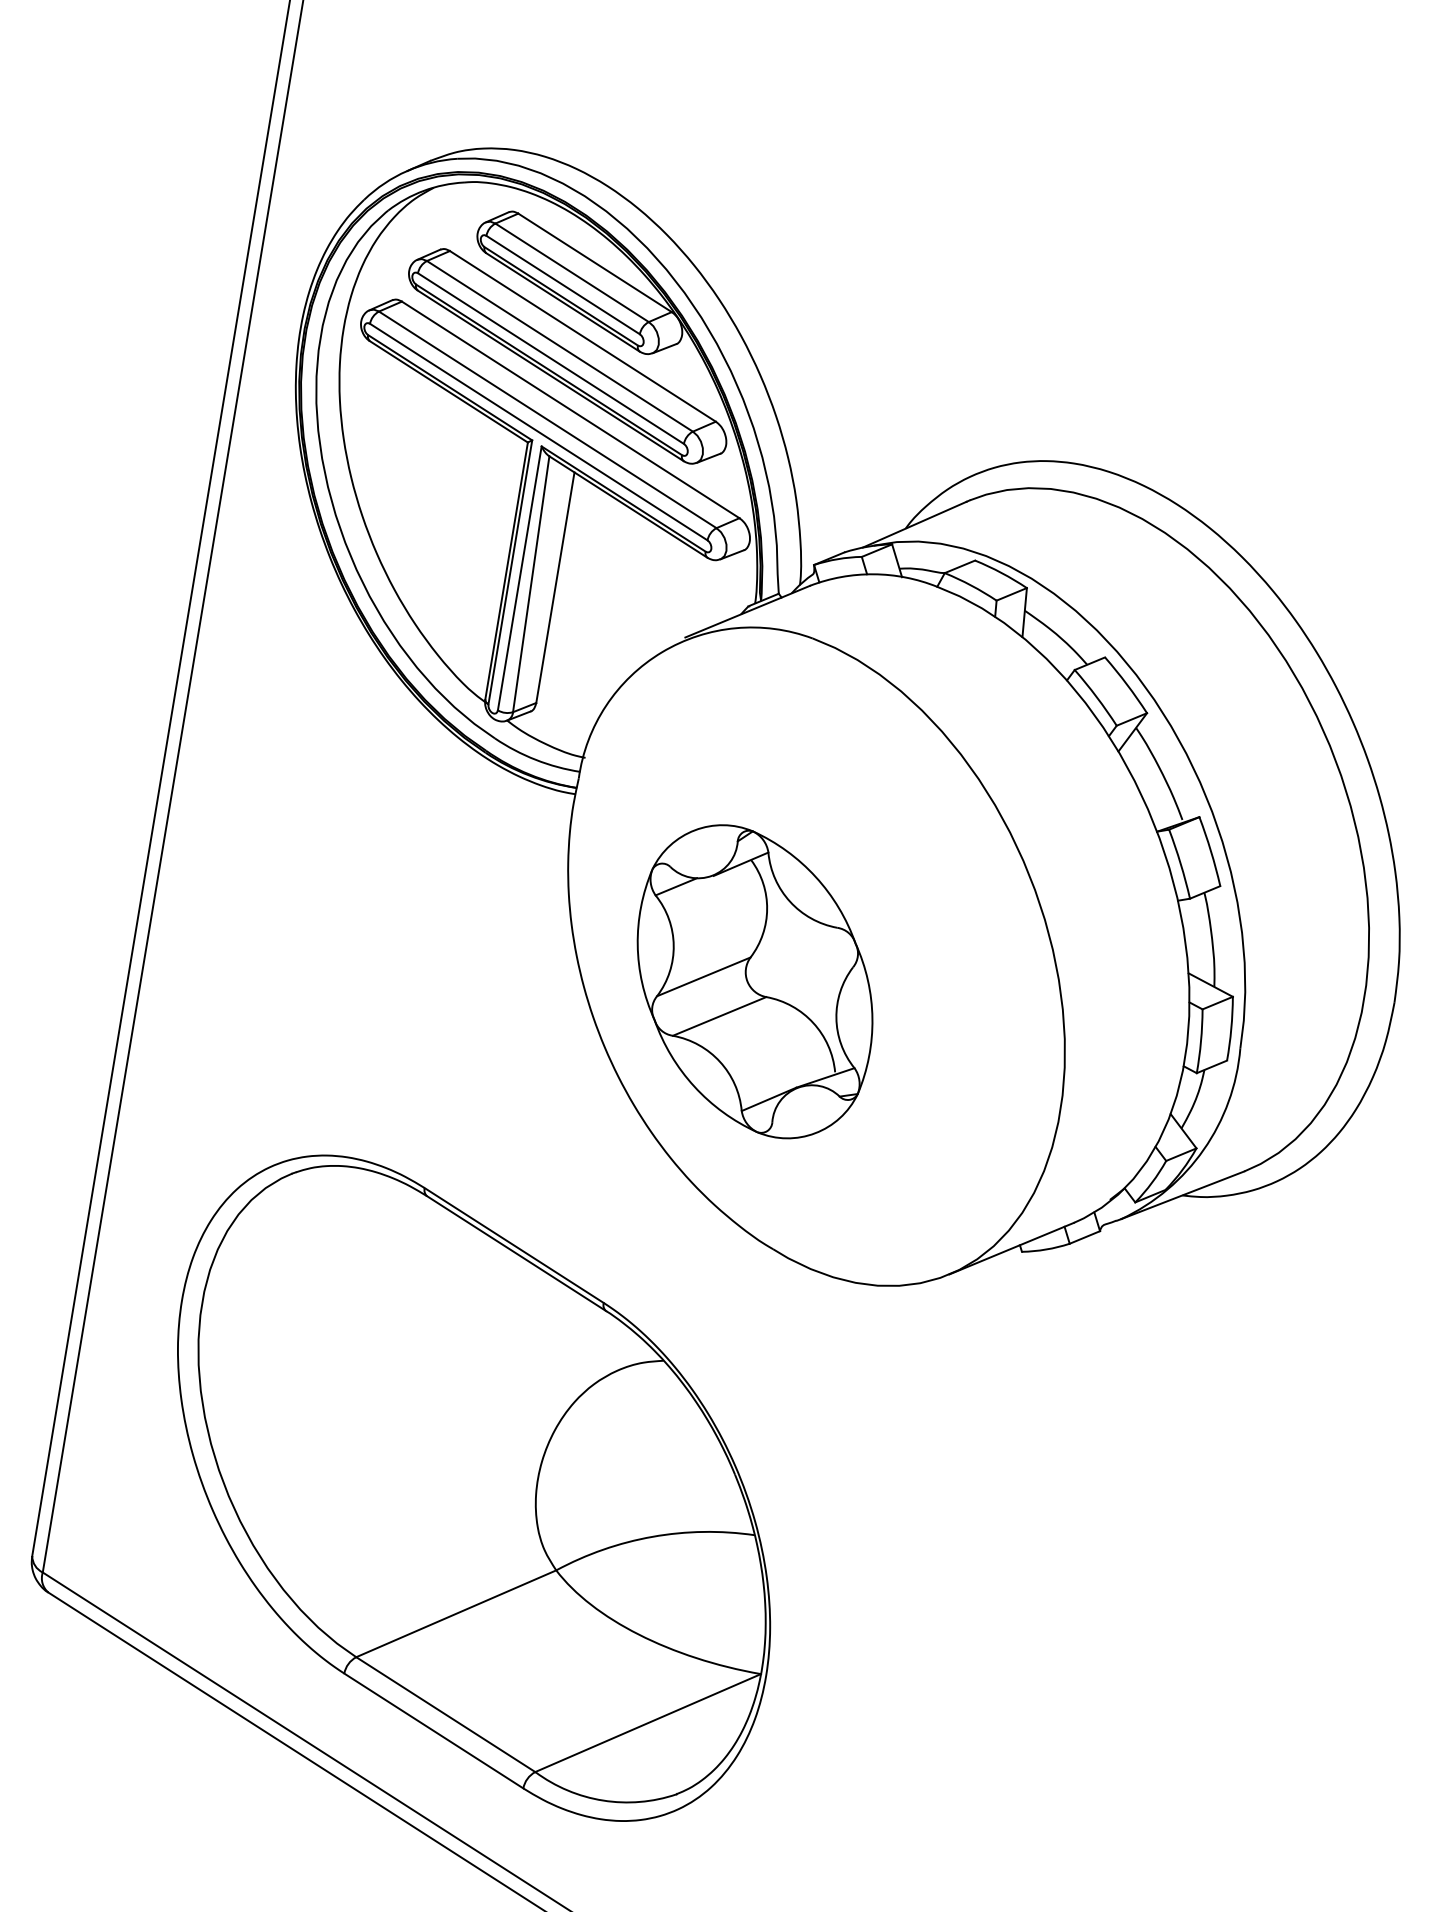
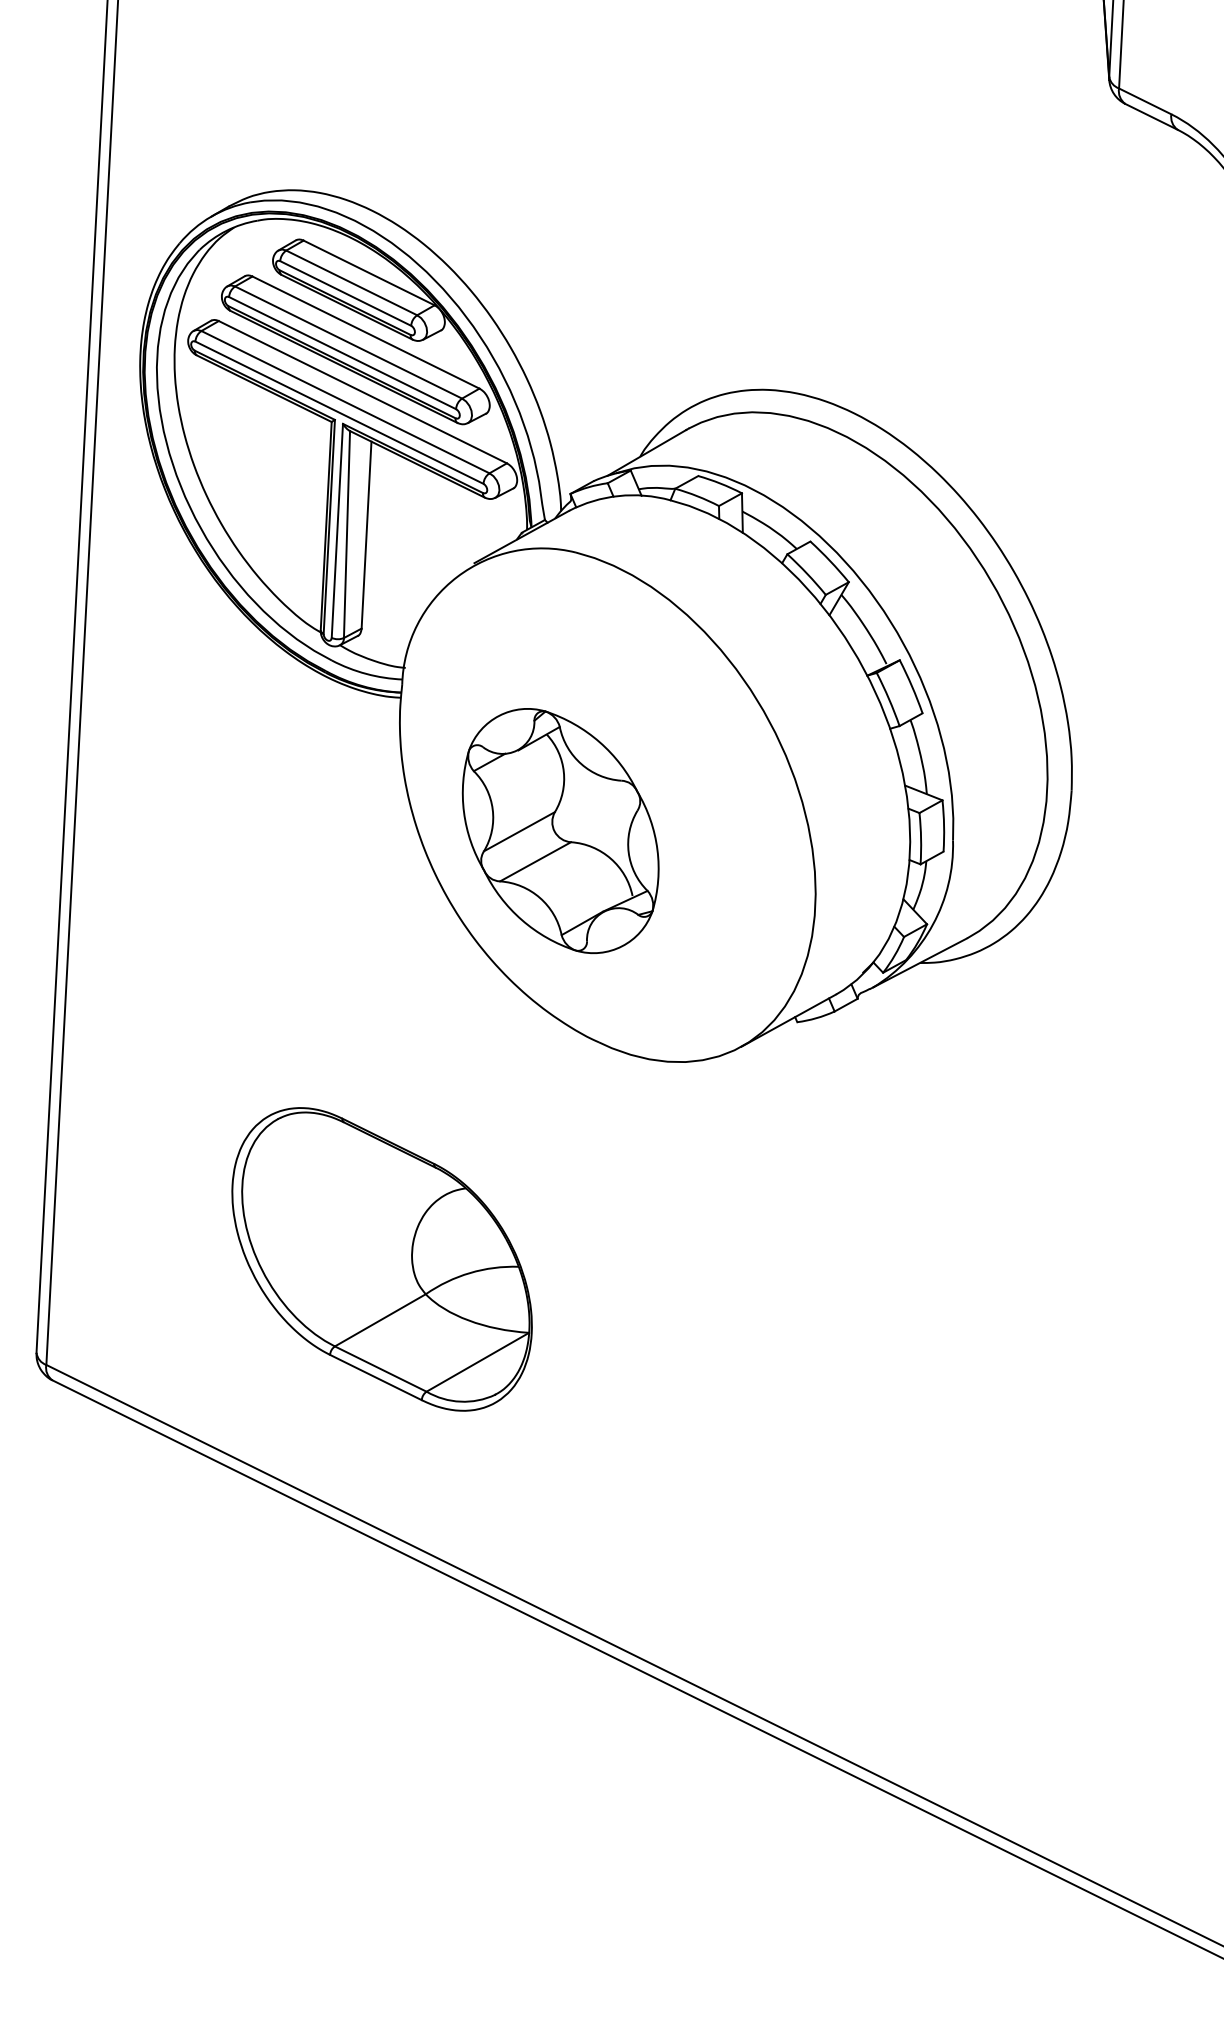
part: (473, 1488) -> (381, 1259), size x0.6

